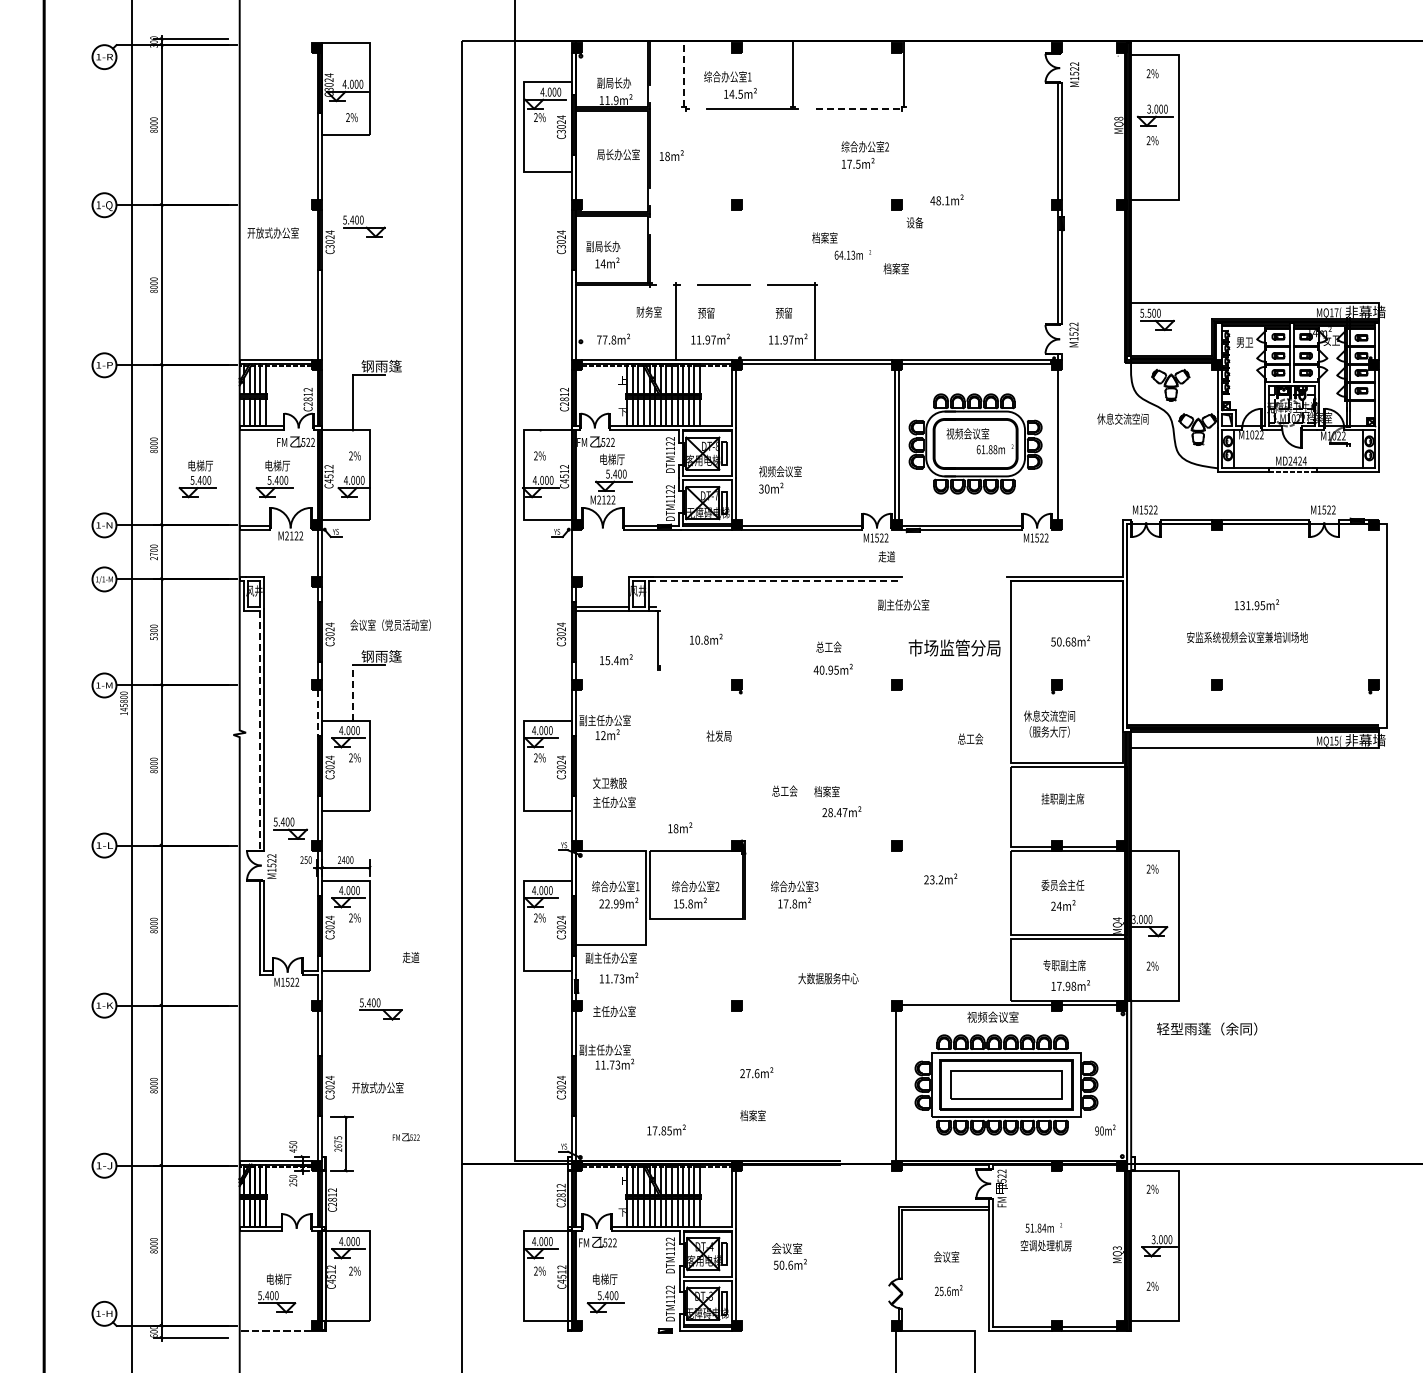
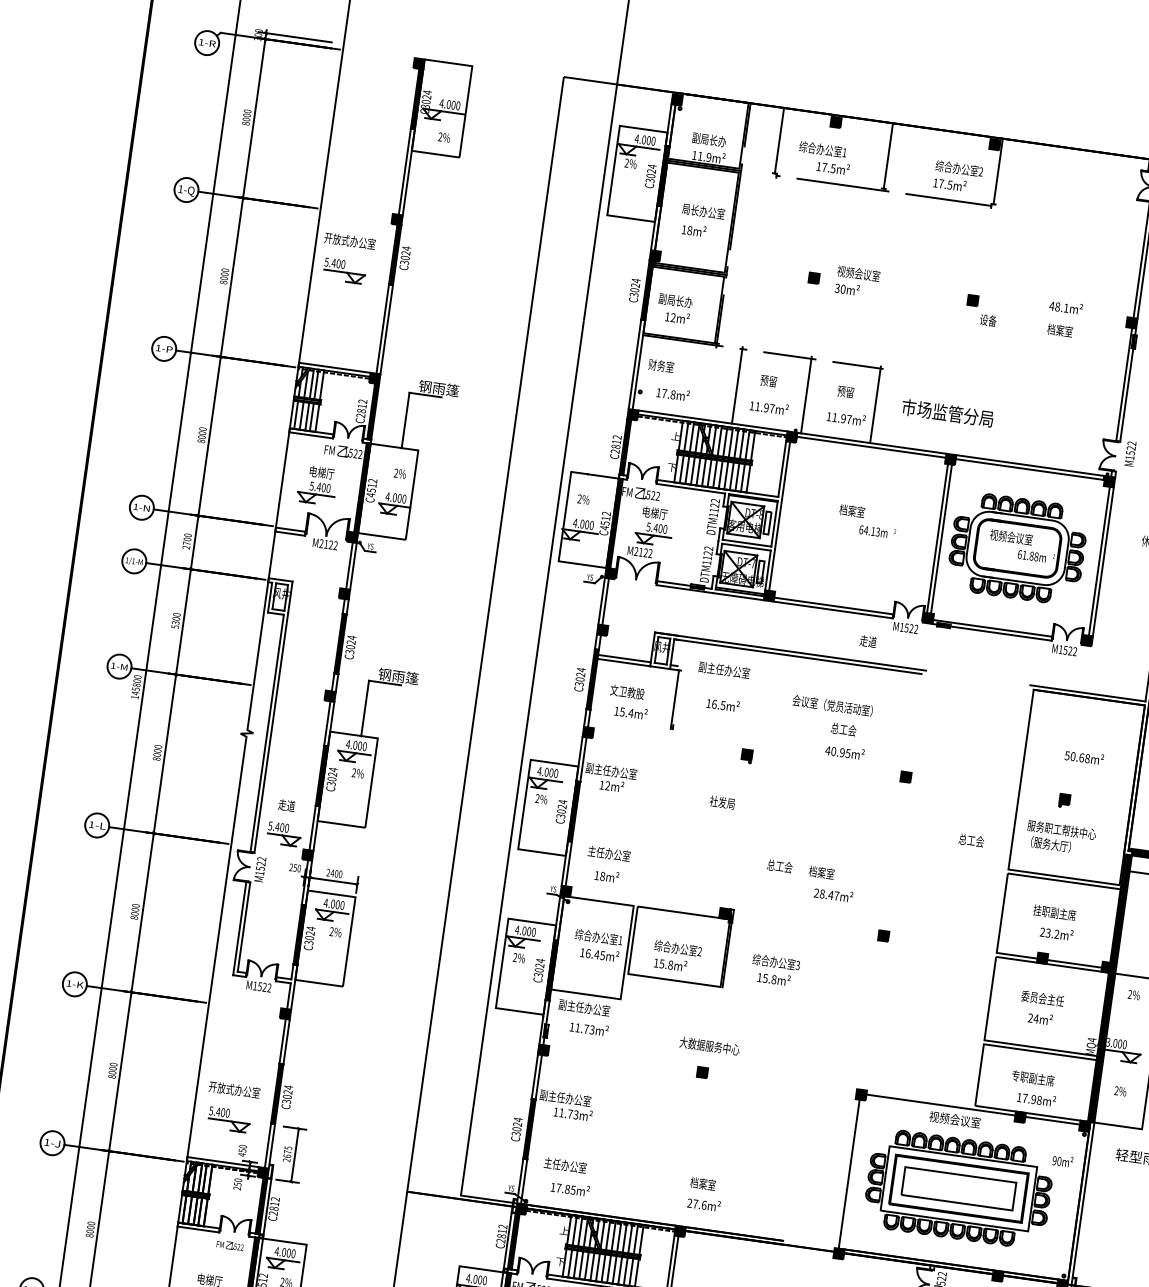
line: (683, 73) -> (779, 140), dashed -> solid
text: (731, 93) -> (824, 166), 14.5m² -> 17.5m²
line: (859, 109) -> (949, 200), dashed -> solid
text: (864, 154) -> (957, 176), moved
text: (671, 155) -> (693, 230), moved
text: (946, 199) -> (1065, 306), moved
part: (364, 226) -> (345, 271), moved
text: (841, 245) -> (867, 520), moved
text: (602, 263) -> (672, 317), 14m² -> 12m²
text: (895, 268) -> (1059, 330), moved
text: (648, 311) -> (660, 365), moved
line: (745, 321) -> (806, 394), added
text: (599, 339) -> (659, 392), 77.8m² -> 17.8m²
line: (1062, 445) -> (1103, 562), added
part: (197, 479) -> (240, 475), removed
text: (780, 479) -> (857, 281), moved
line: (575, 553) -> (605, 601), added
text: (886, 556) -> (867, 641), moved
line: (773, 581) -> (797, 656), dashed -> solid
text: (903, 604) -> (724, 669), moved
text: (390, 624) -> (832, 705), moved
text: (701, 639) -> (718, 704), 10.8m² -> 16.5m²
text: (954, 647) -> (947, 412), moved
line: (352, 692) -> (364, 708), dashed -> solid
line: (317, 713) -> (326, 724), dashed -> solid
text: (1058, 715) -> (1062, 829), 休息交流空间 -> 服务职工帮扶中心
line: (259, 731) -> (266, 733), dashed -> solid
text: (609, 782) -> (627, 691), moved
text: (680, 827) -> (607, 875), moved
text: (940, 878) -> (1056, 932), moved
text: (611, 903) -> (592, 953), 22.99m² -> 16.45m²
text: (785, 903) -> (764, 977), 17.8m² -> 15.8m²
text: (410, 956) -> (286, 804), moved
text: (828, 978) -> (709, 1046), moved
part: (380, 1009) -> (228, 1120), moved
text: (614, 1011) -> (565, 1165), moved
text: (756, 1072) -> (703, 1204), moved
text: (377, 1087) -> (234, 1089), moved
text: (666, 1129) -> (570, 1188), moved
text: (1105, 1129) -> (1063, 1160), moved
text: (405, 1137) -> (229, 1245), moved

